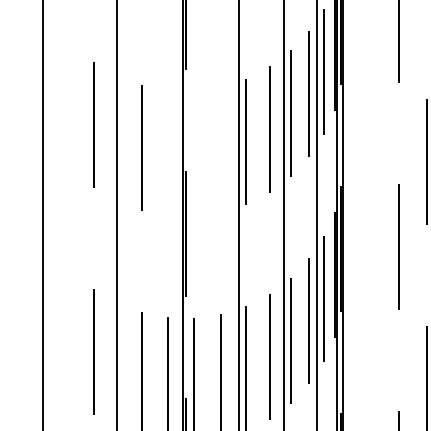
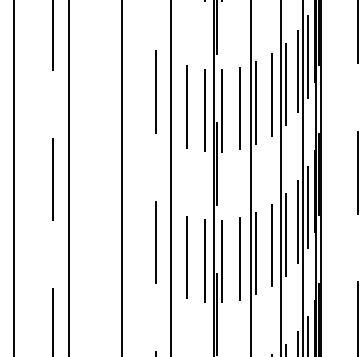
line: (220, 149) -> (239, 108), added
line: (167, 152) -> (204, 110), added
line: (194, 152) -> (222, 110), added

